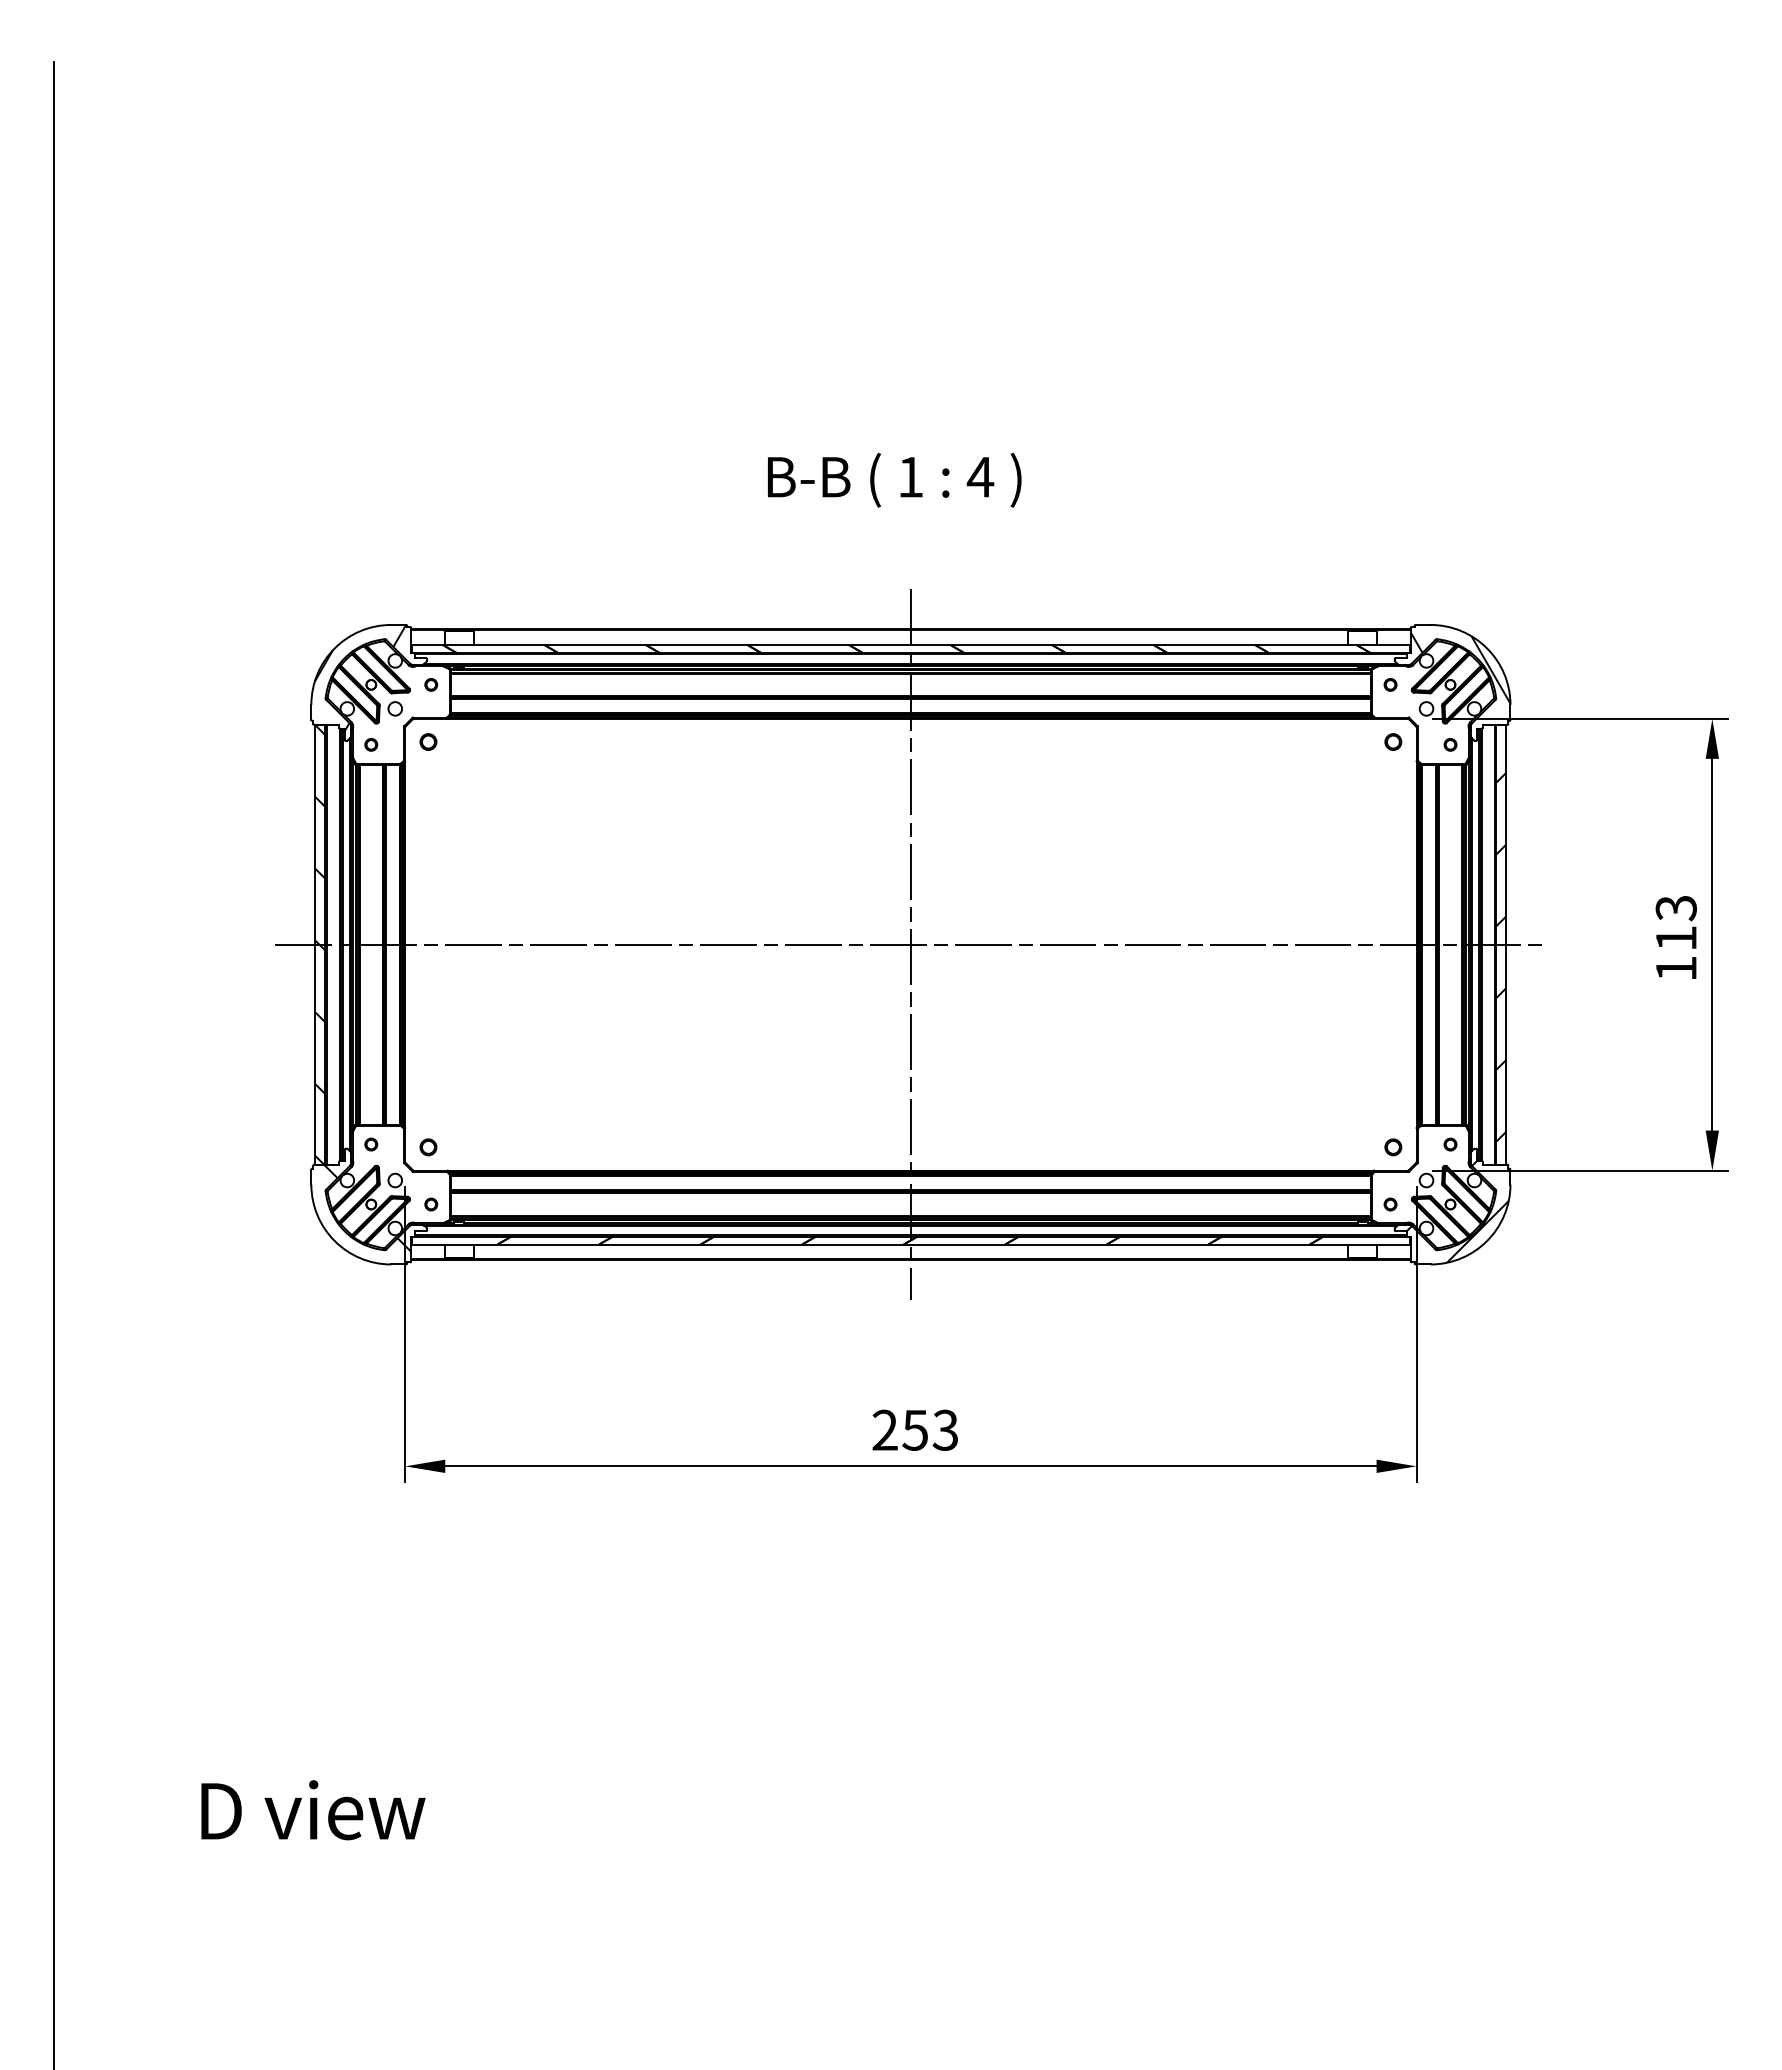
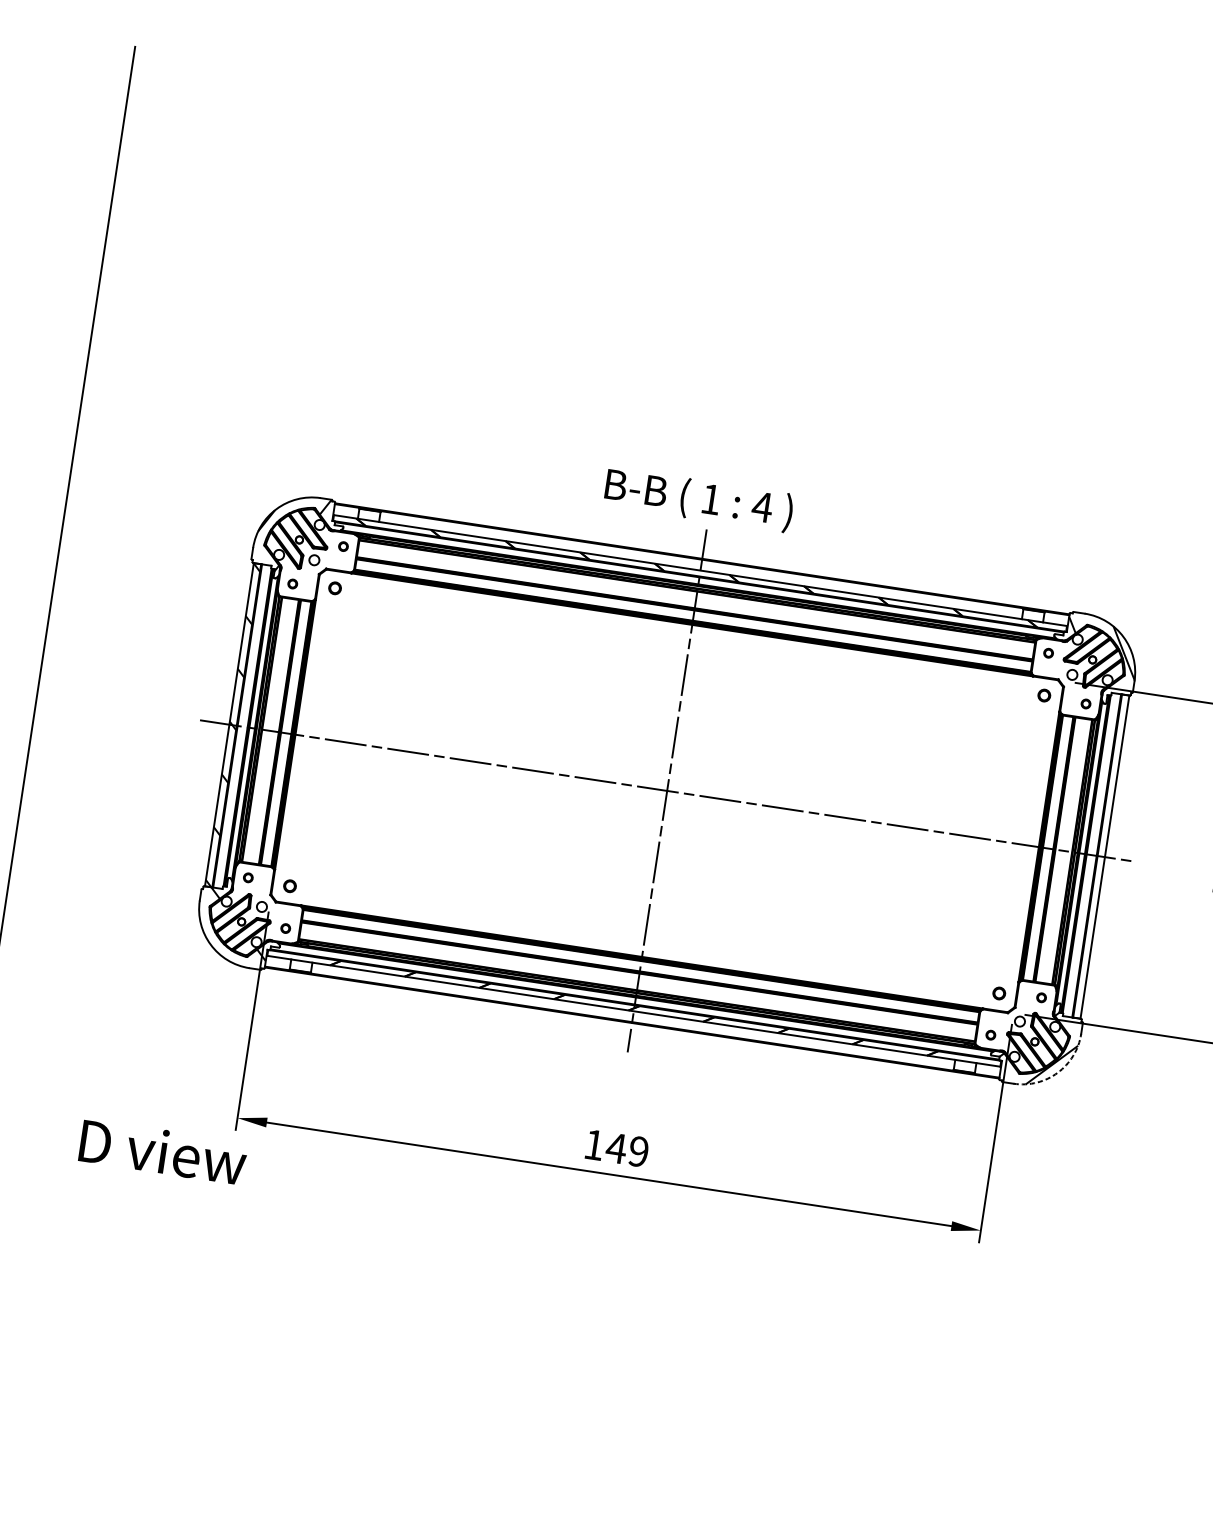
text: (894, 479) -> (698, 499), moved
hatch: (1501, 956) -> (1099, 865), removed
arc: (1487, 1241) -> (1058, 1073), solid -> dashed
text: (915, 1429) -> (616, 1147), 253 -> 149
text: (313, 1810) -> (163, 1152), moved

